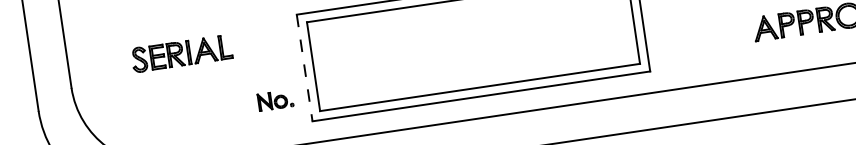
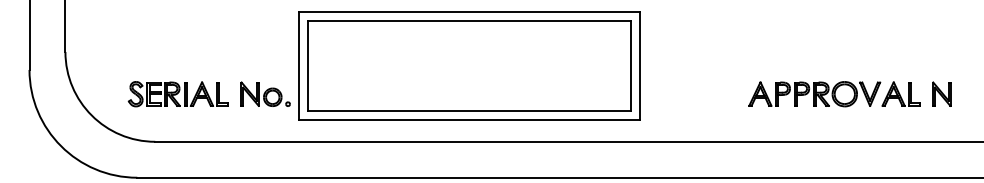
part: (180, 54) -> (177, 94), moved
line: (304, 68) -> (298, 66), dashed -> solid
part: (275, 99) -> (265, 93), size x1.43

